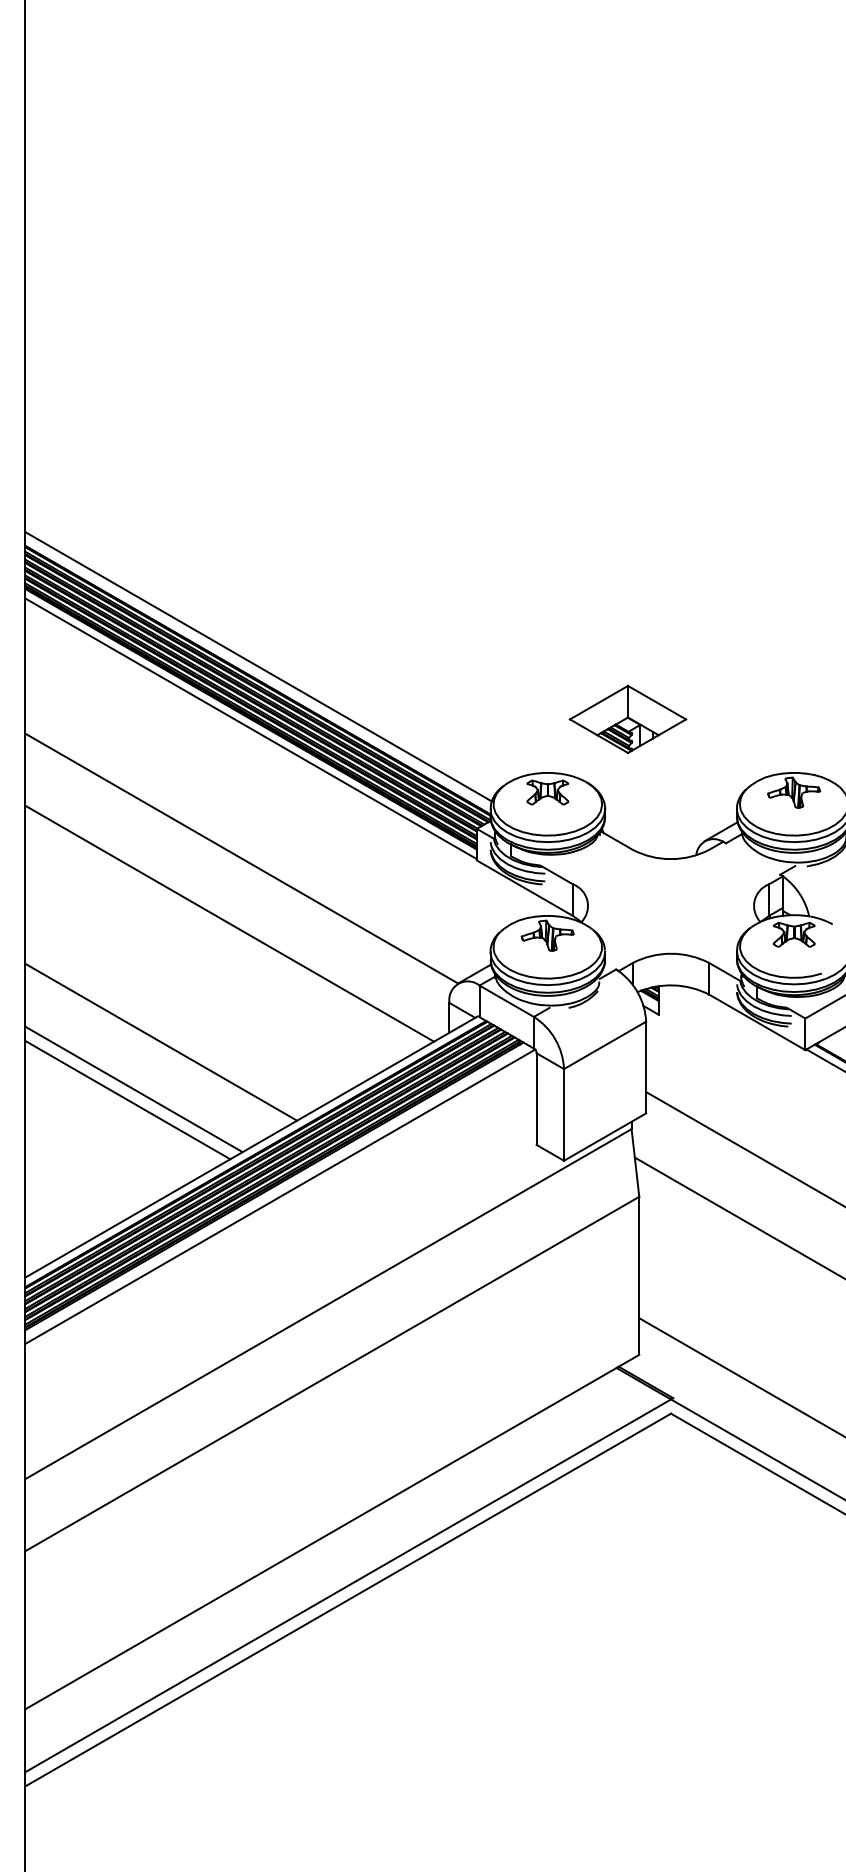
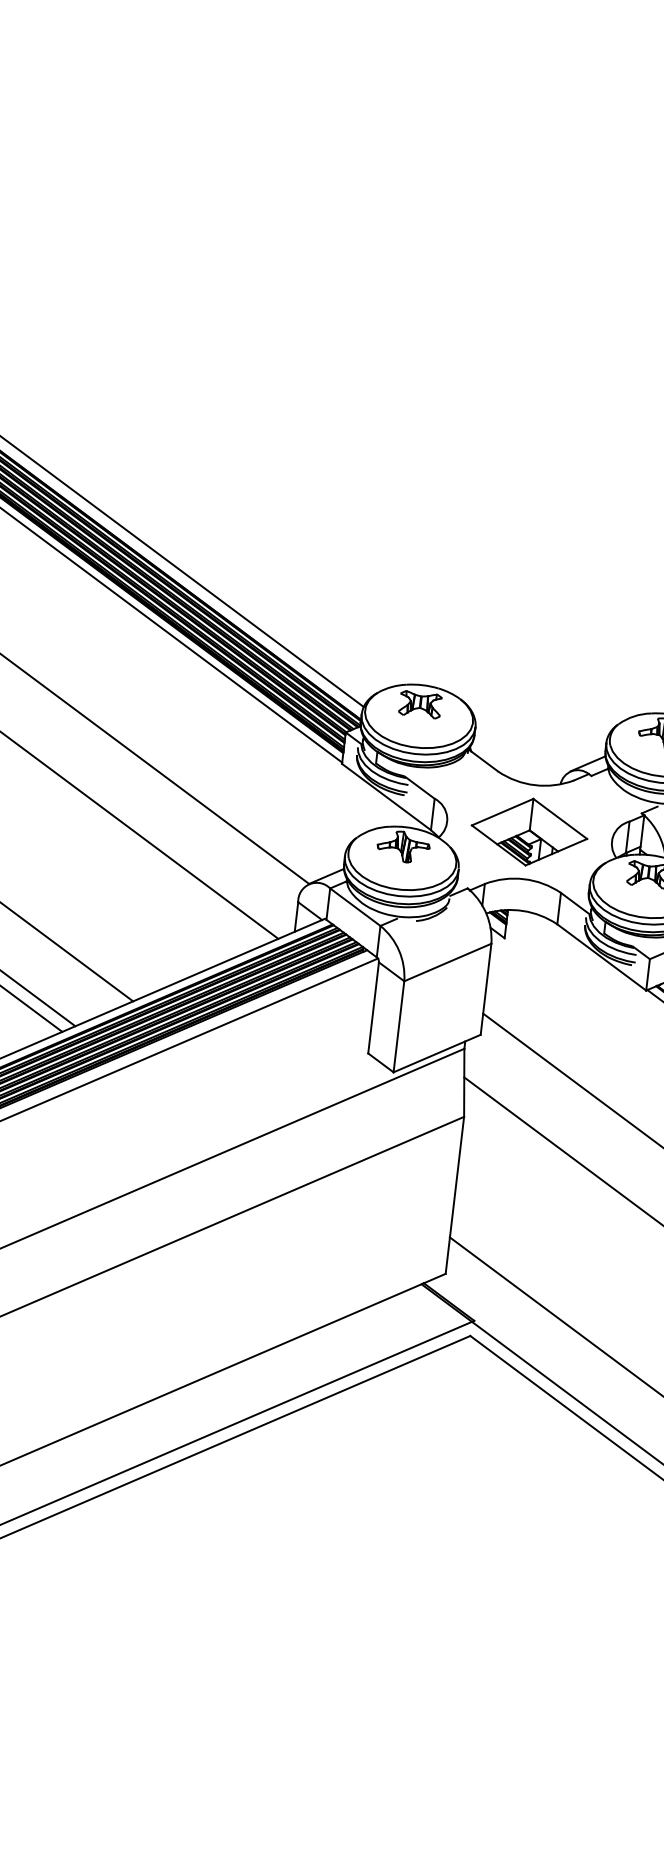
part: (627, 718) -> (529, 831), moved

